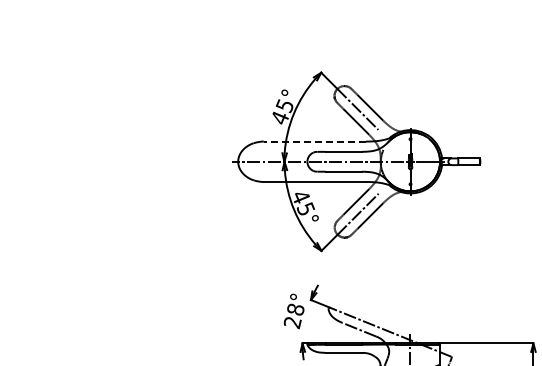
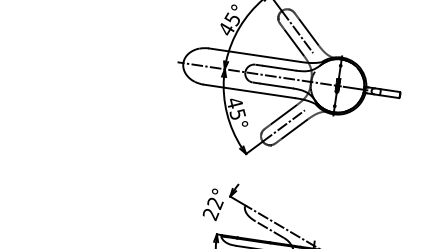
line: (314, 141) -> (254, 55), dashed -> solid
text: (295, 309) -> (215, 203), 28° -> 22°

